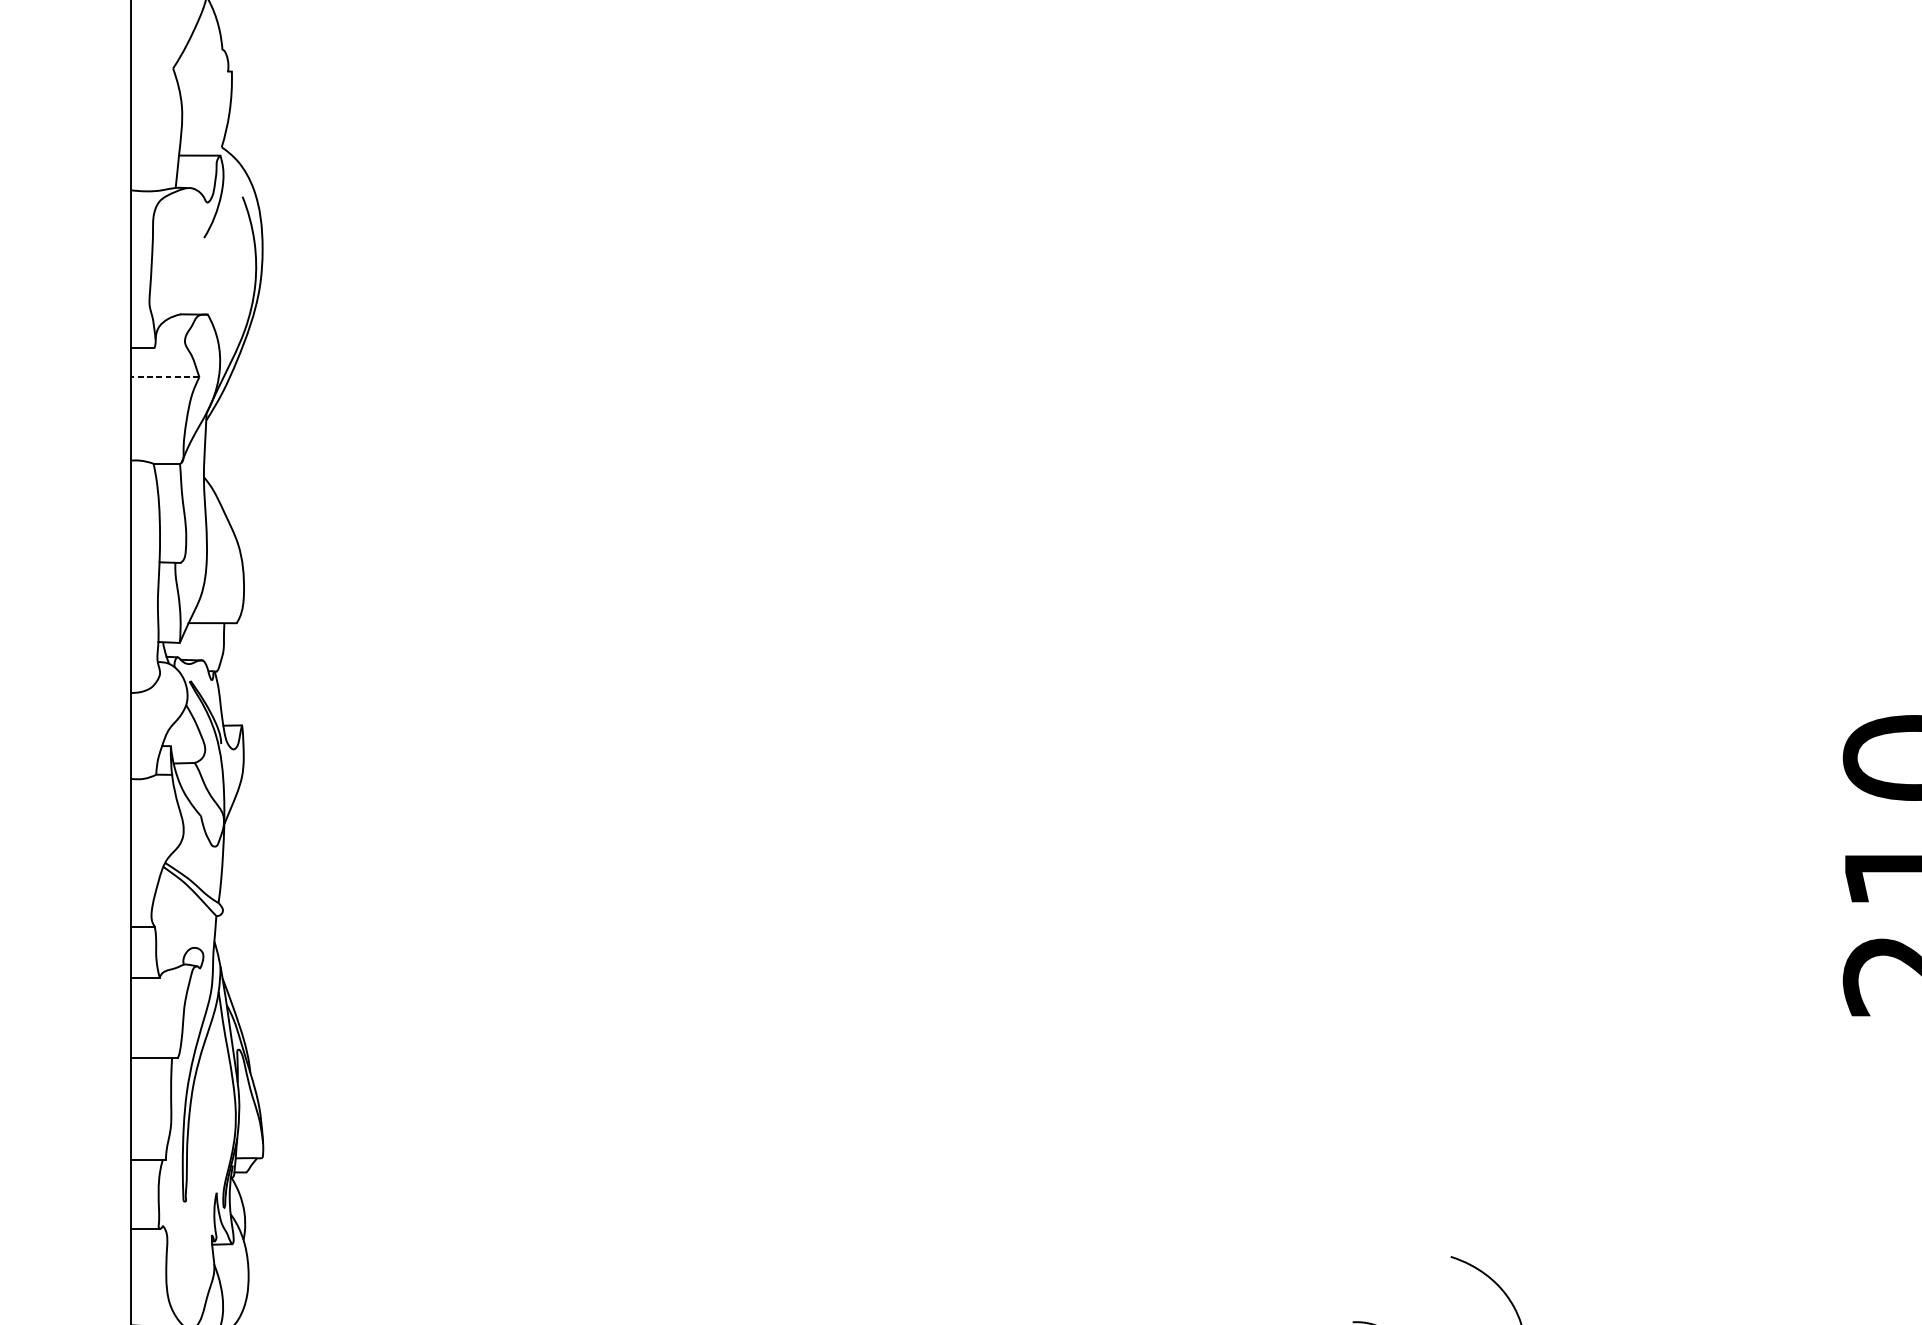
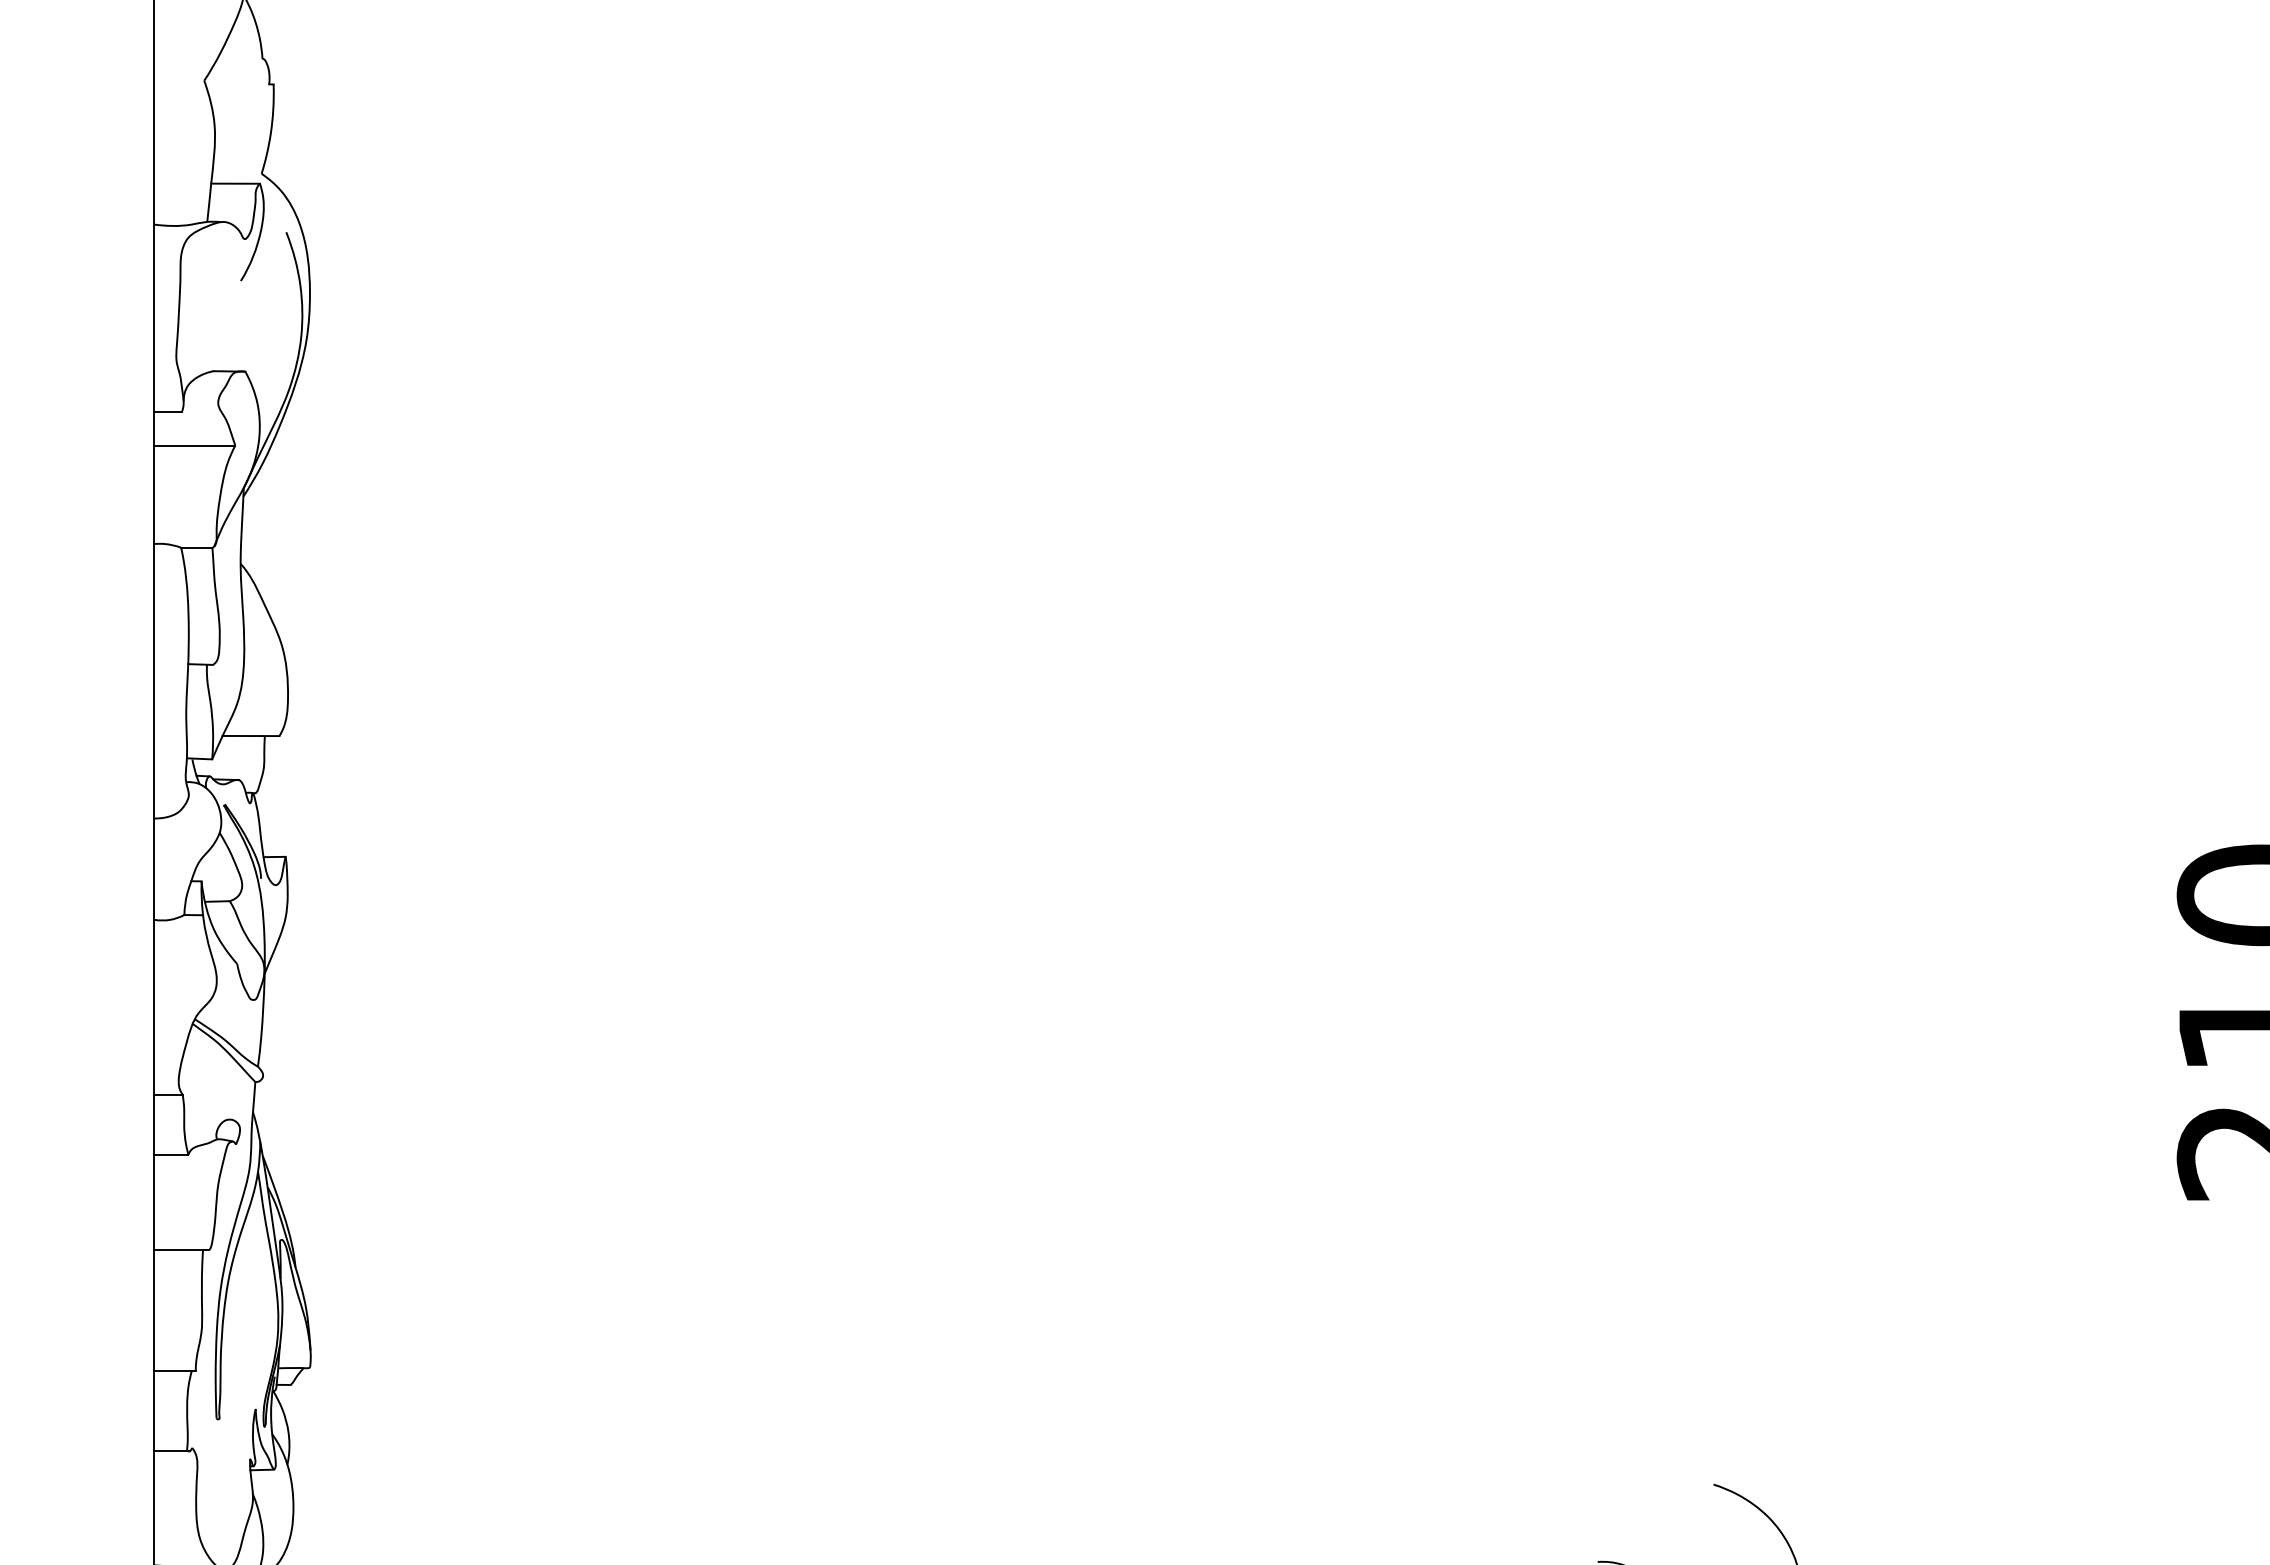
line: (164, 377) -> (194, 445), dashed -> solid

